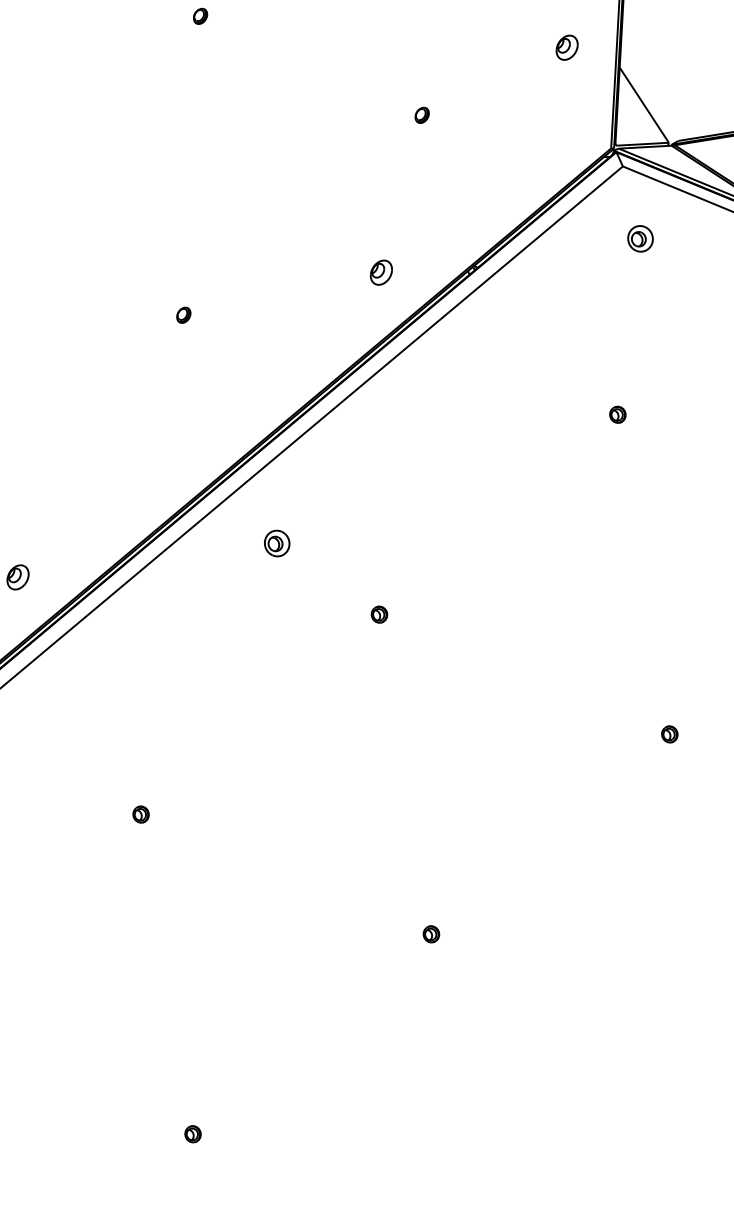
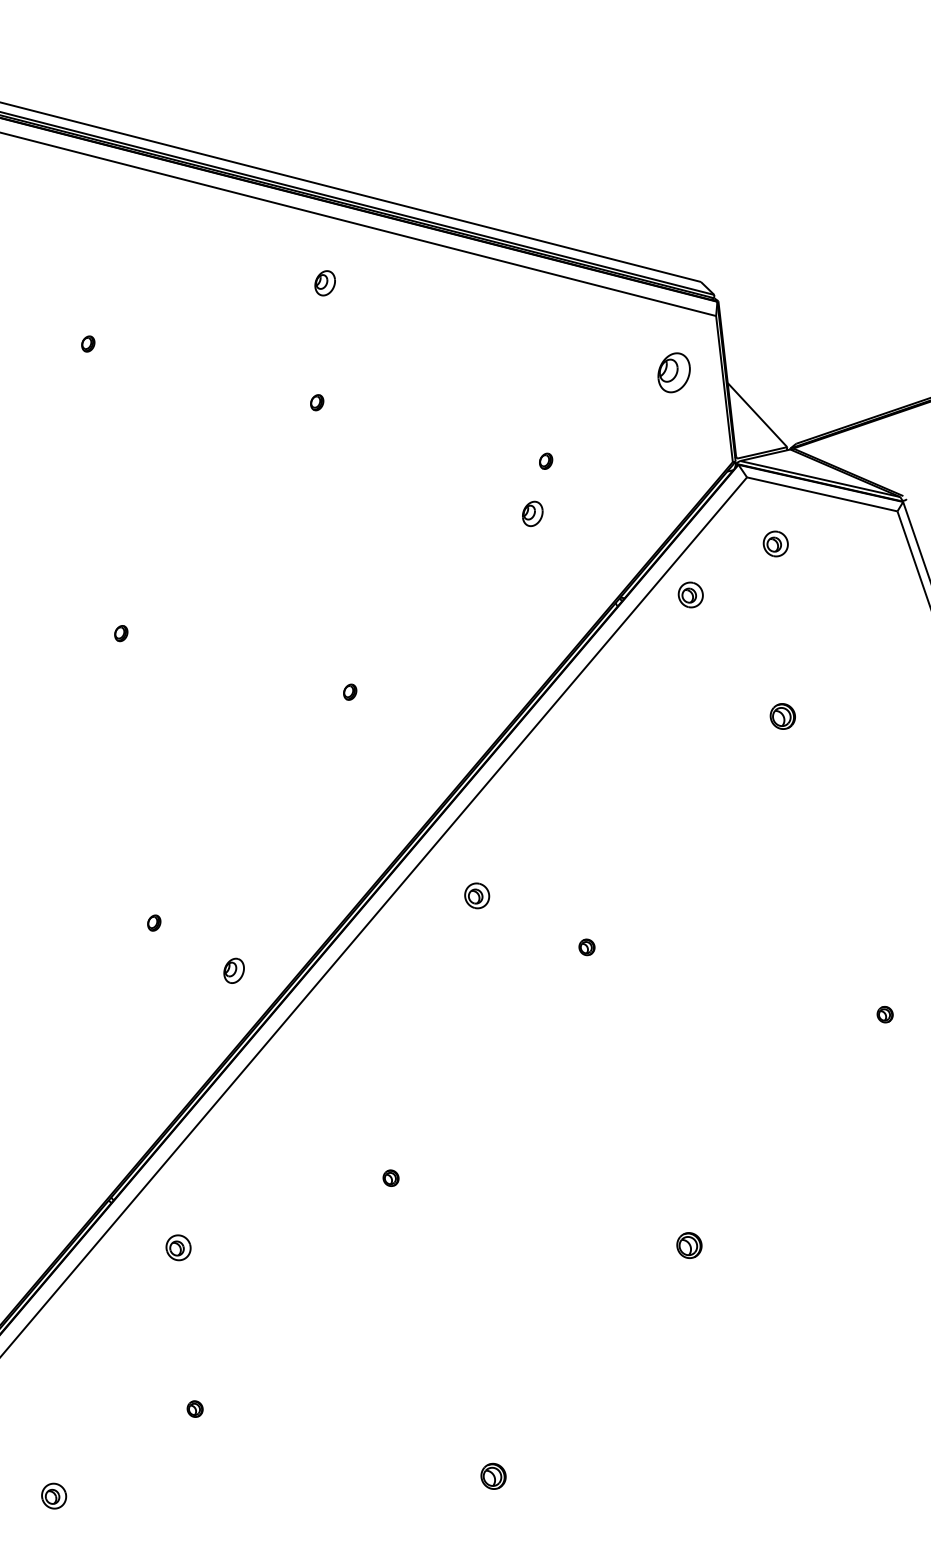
part: (566, 47) -> (673, 372), size x1.6
part: (381, 272) -> (532, 513), moved
part: (545, 275) -> (690, 594), added
part: (617, 414) -> (782, 716), size x1.6
part: (430, 934) -> (688, 1245), size x1.6
part: (192, 1134) -> (492, 1476), size x1.6

